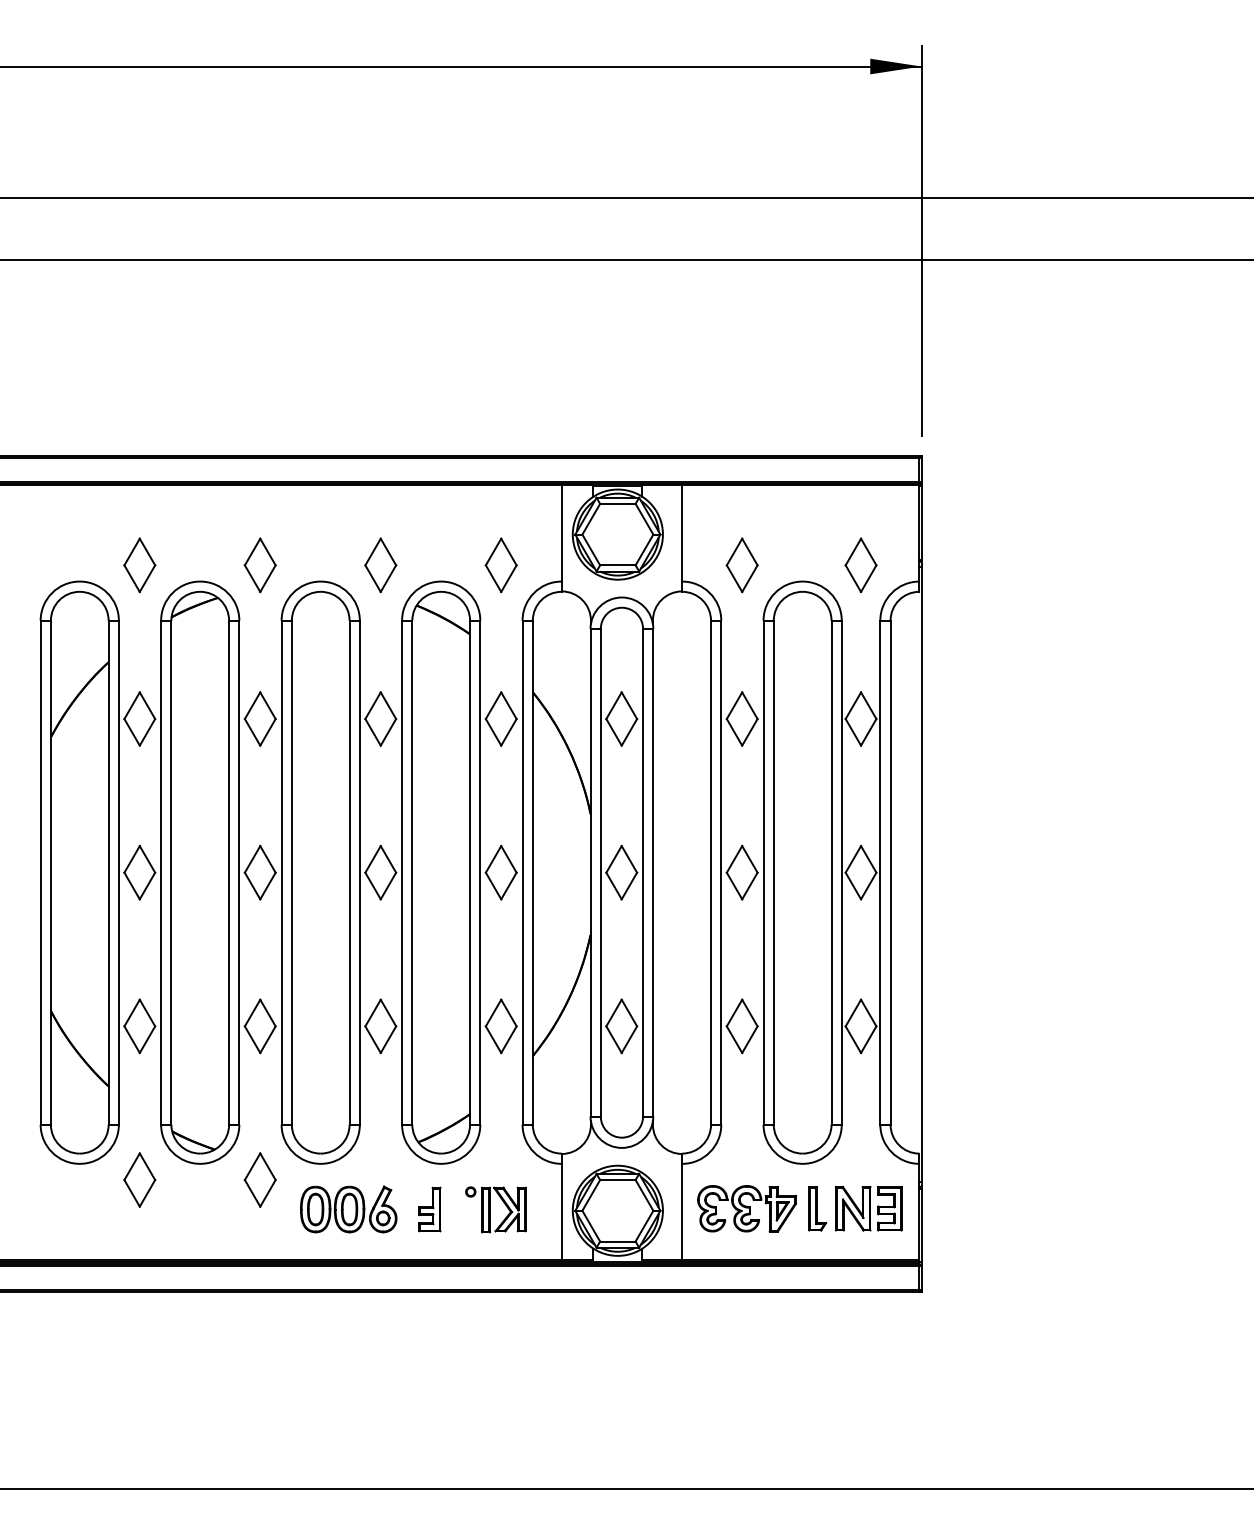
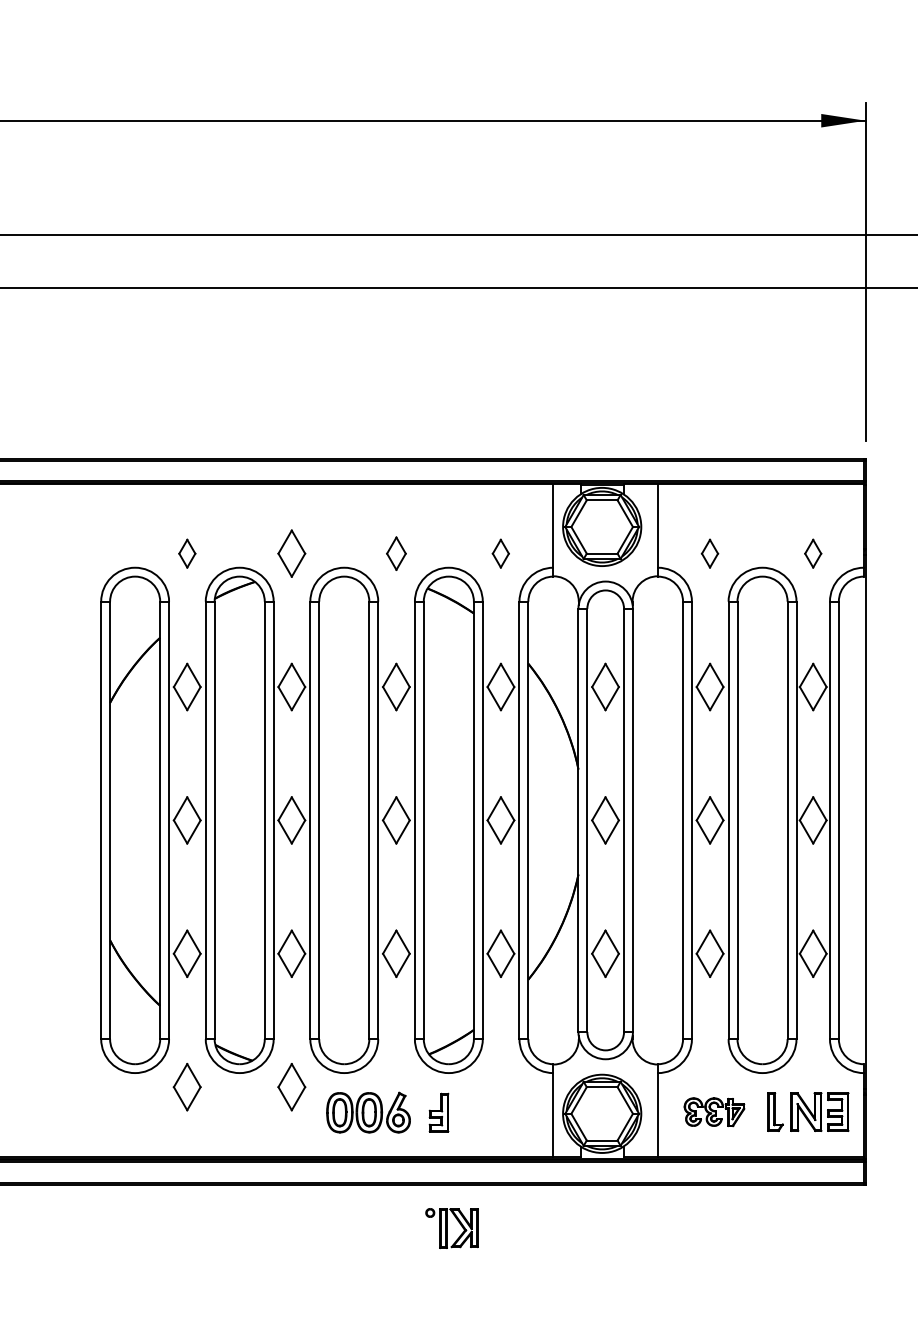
part: (139, 565) -> (187, 553), size x0.6
part: (380, 565) -> (396, 553), size x0.7
part: (500, 565) -> (500, 553), size x0.6
part: (741, 565) -> (709, 553), size x0.6
part: (860, 565) -> (812, 553), size x0.6
part: (747, 1208) -> (714, 1111), size x0.7
part: (495, 1209) -> (451, 1228), moved

